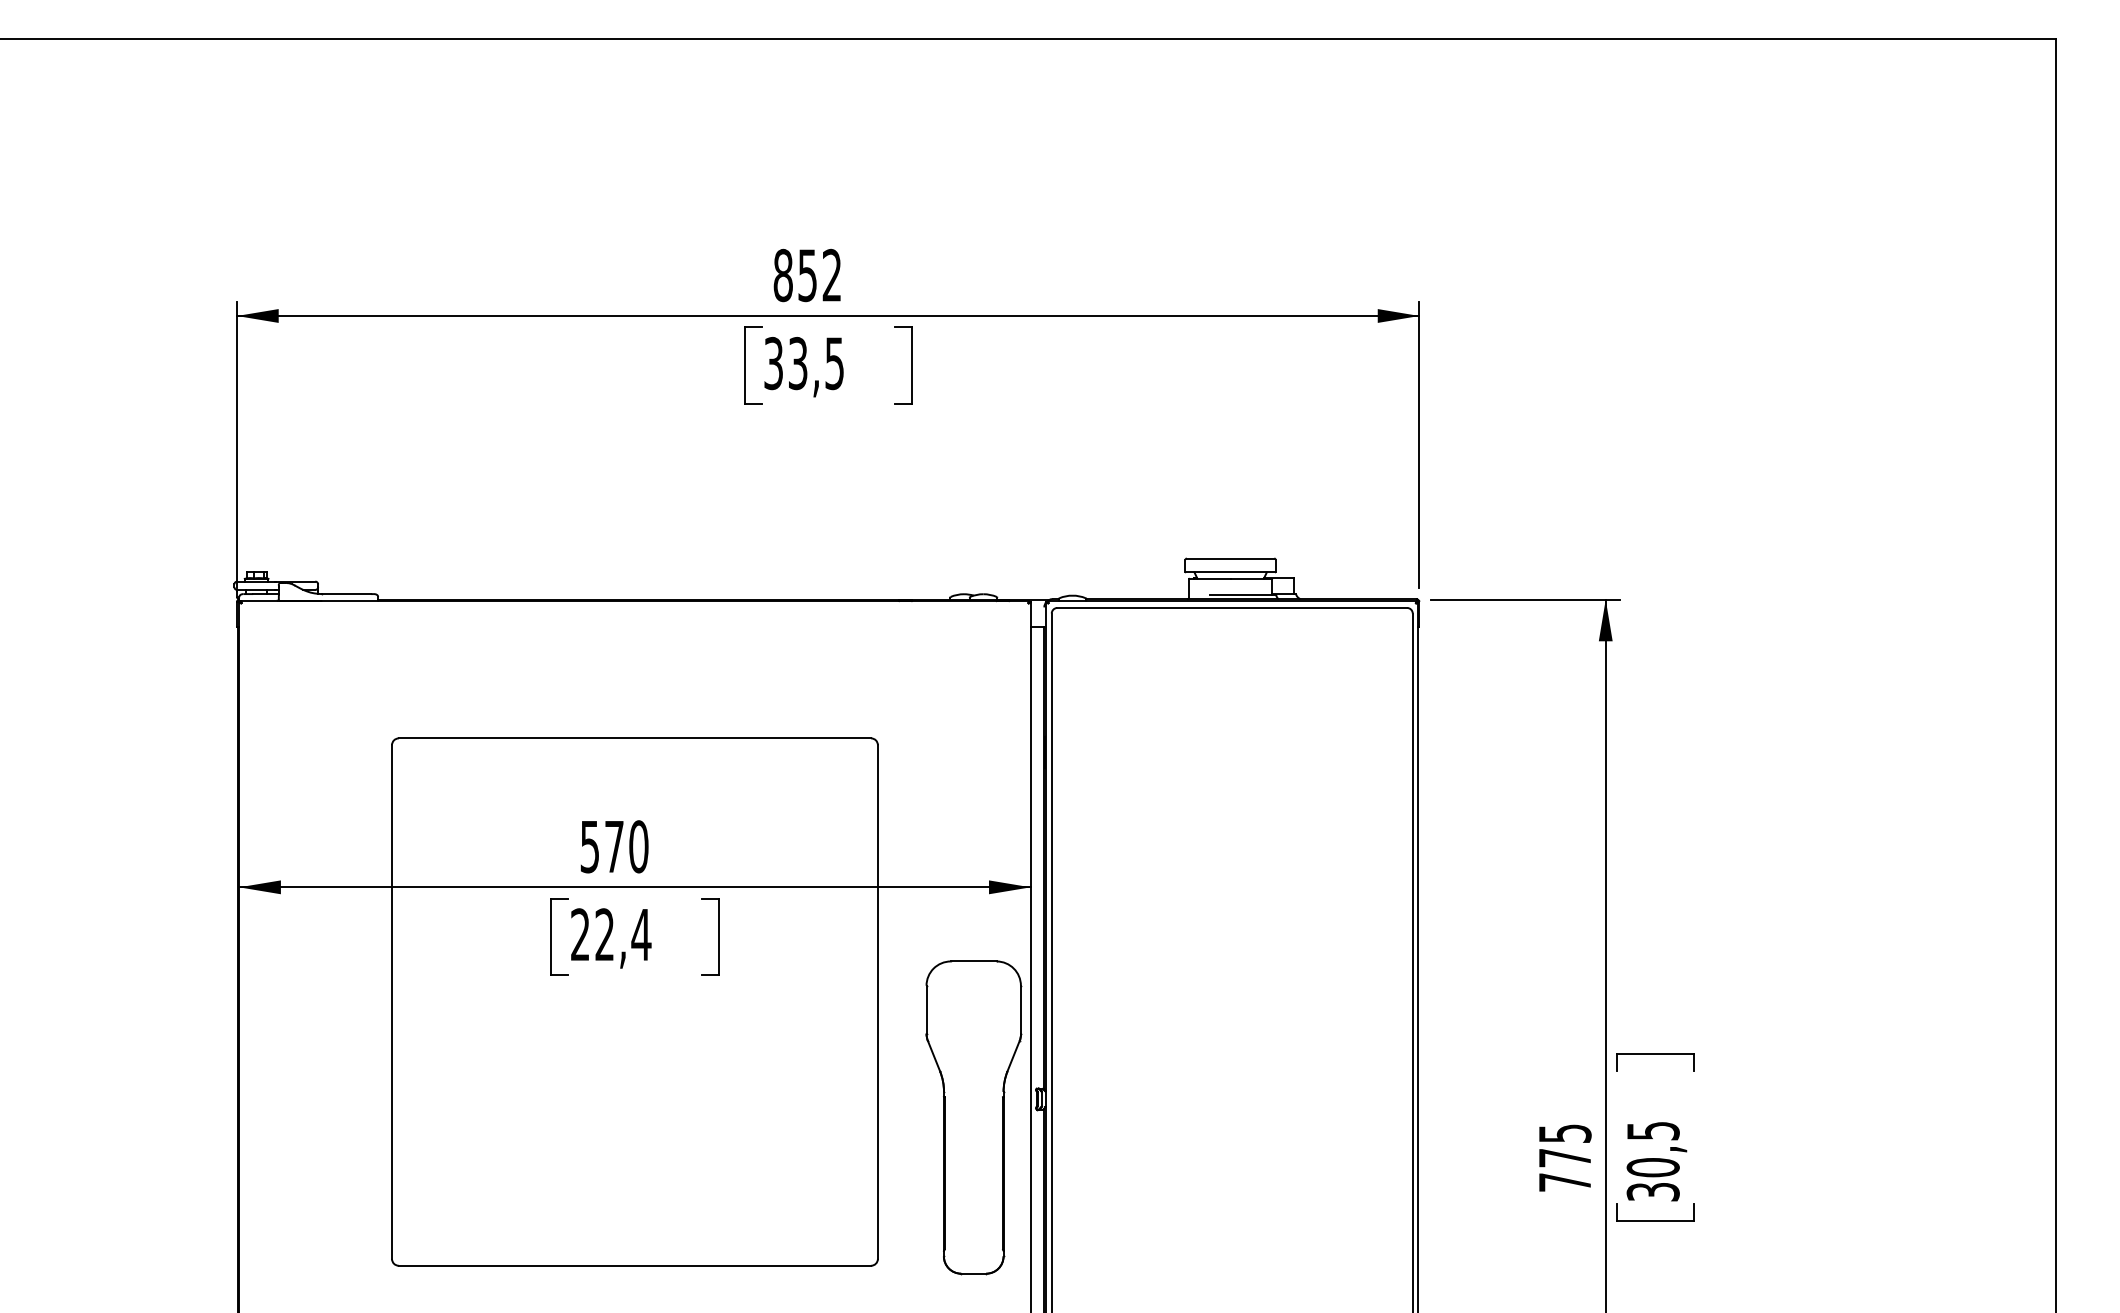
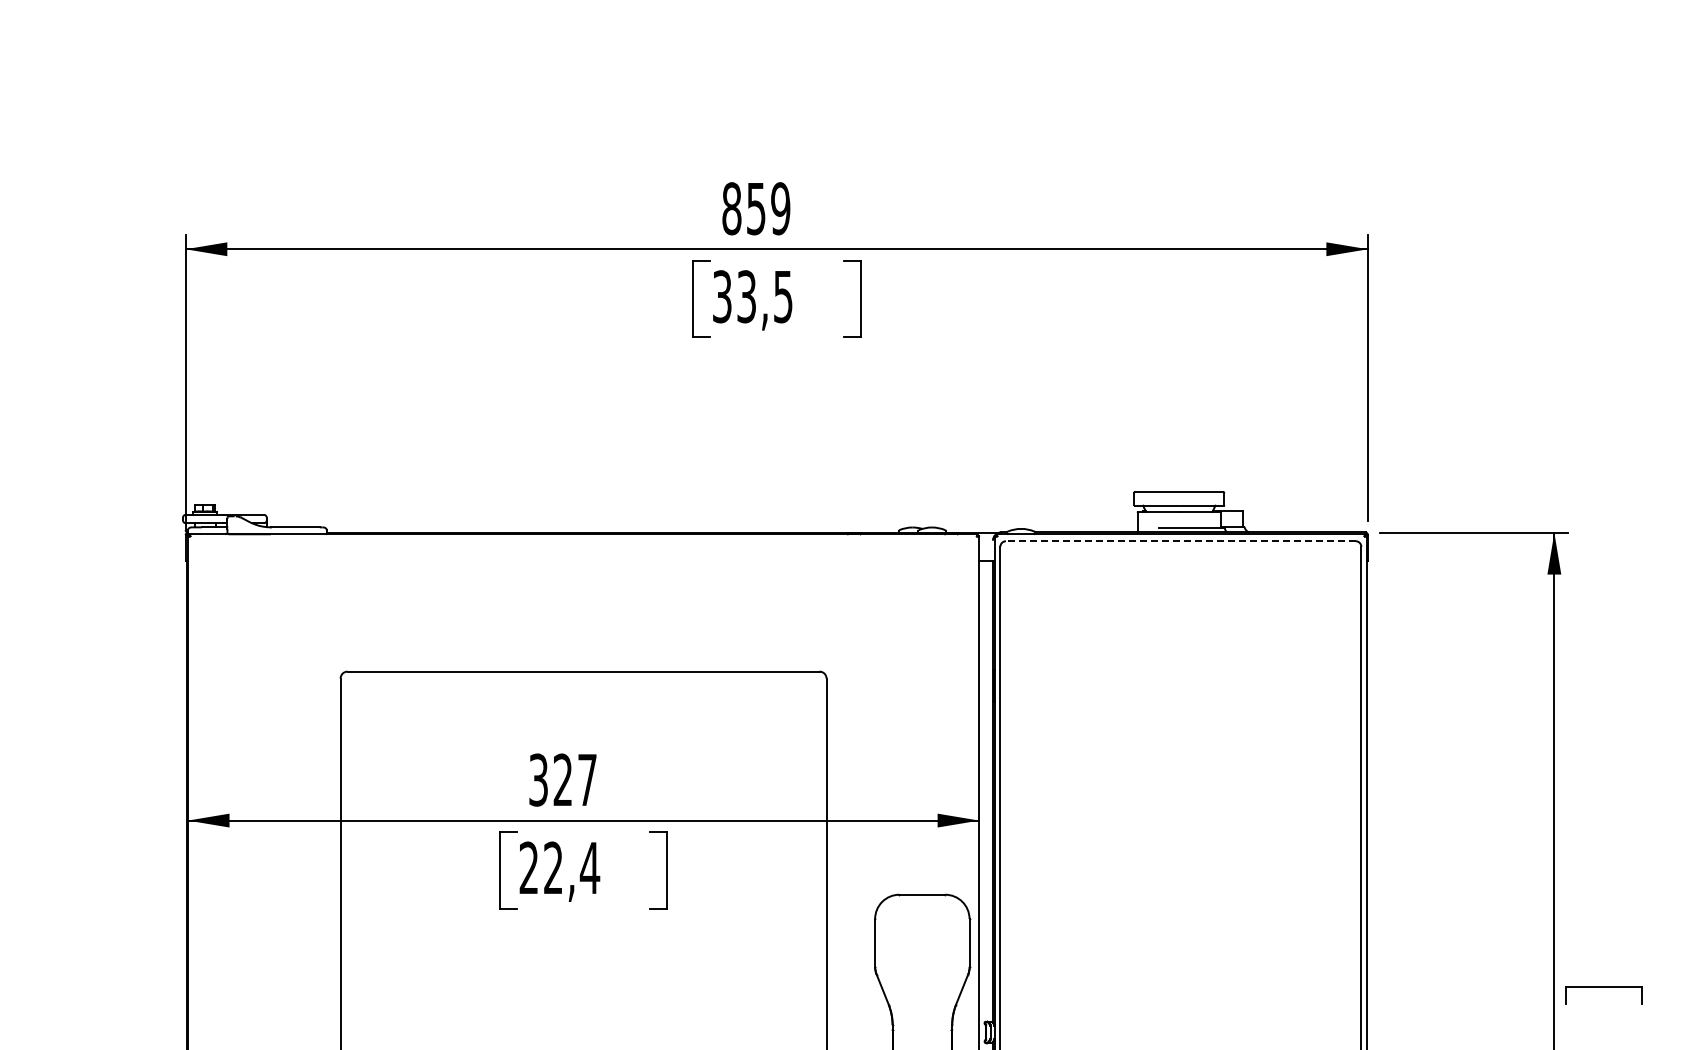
text: (831, 275) -> (780, 208), 852 -> 859
line: (1232, 607) -> (1181, 540), solid -> dashed
text: (614, 846) -> (563, 779), 570 -> 327

